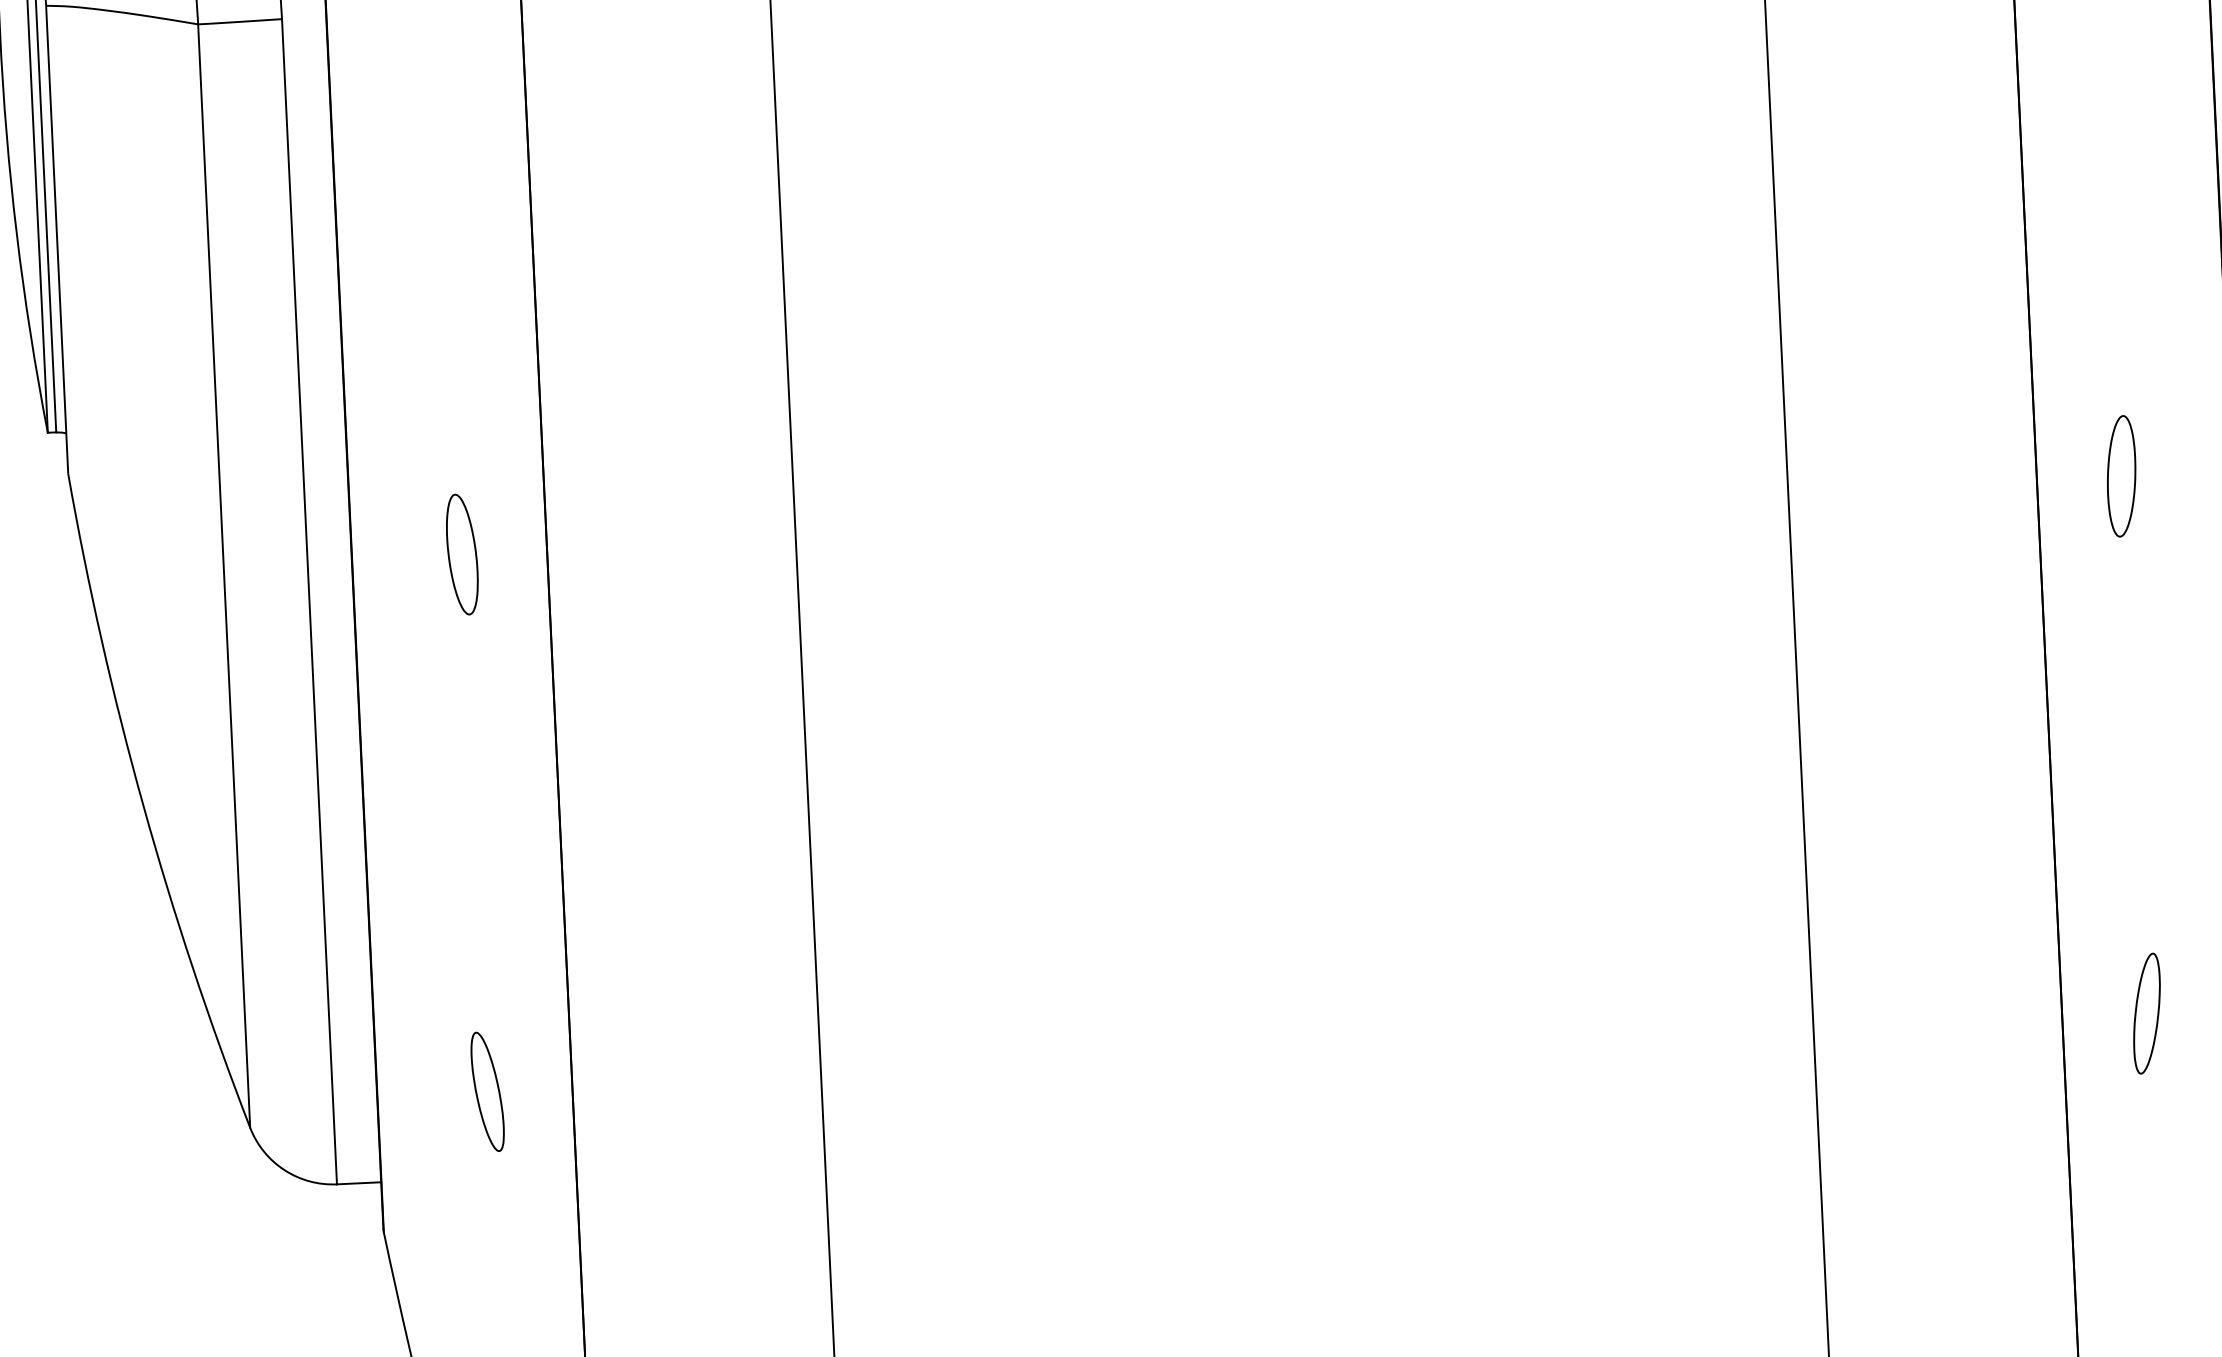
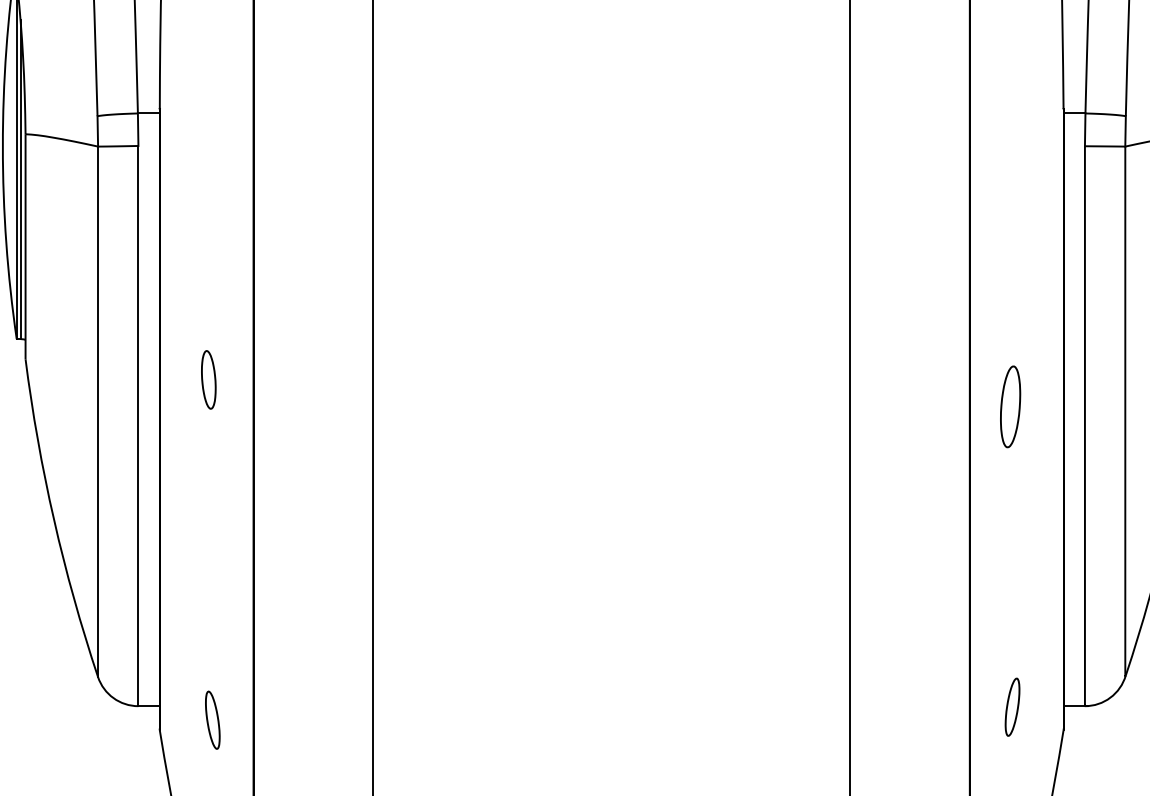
part: (2121, 475) -> (1010, 406), size x1.4
part: (461, 553) -> (208, 379), moved
part: (2146, 1012) -> (1012, 706), moved
part: (486, 1090) -> (212, 719), moved

